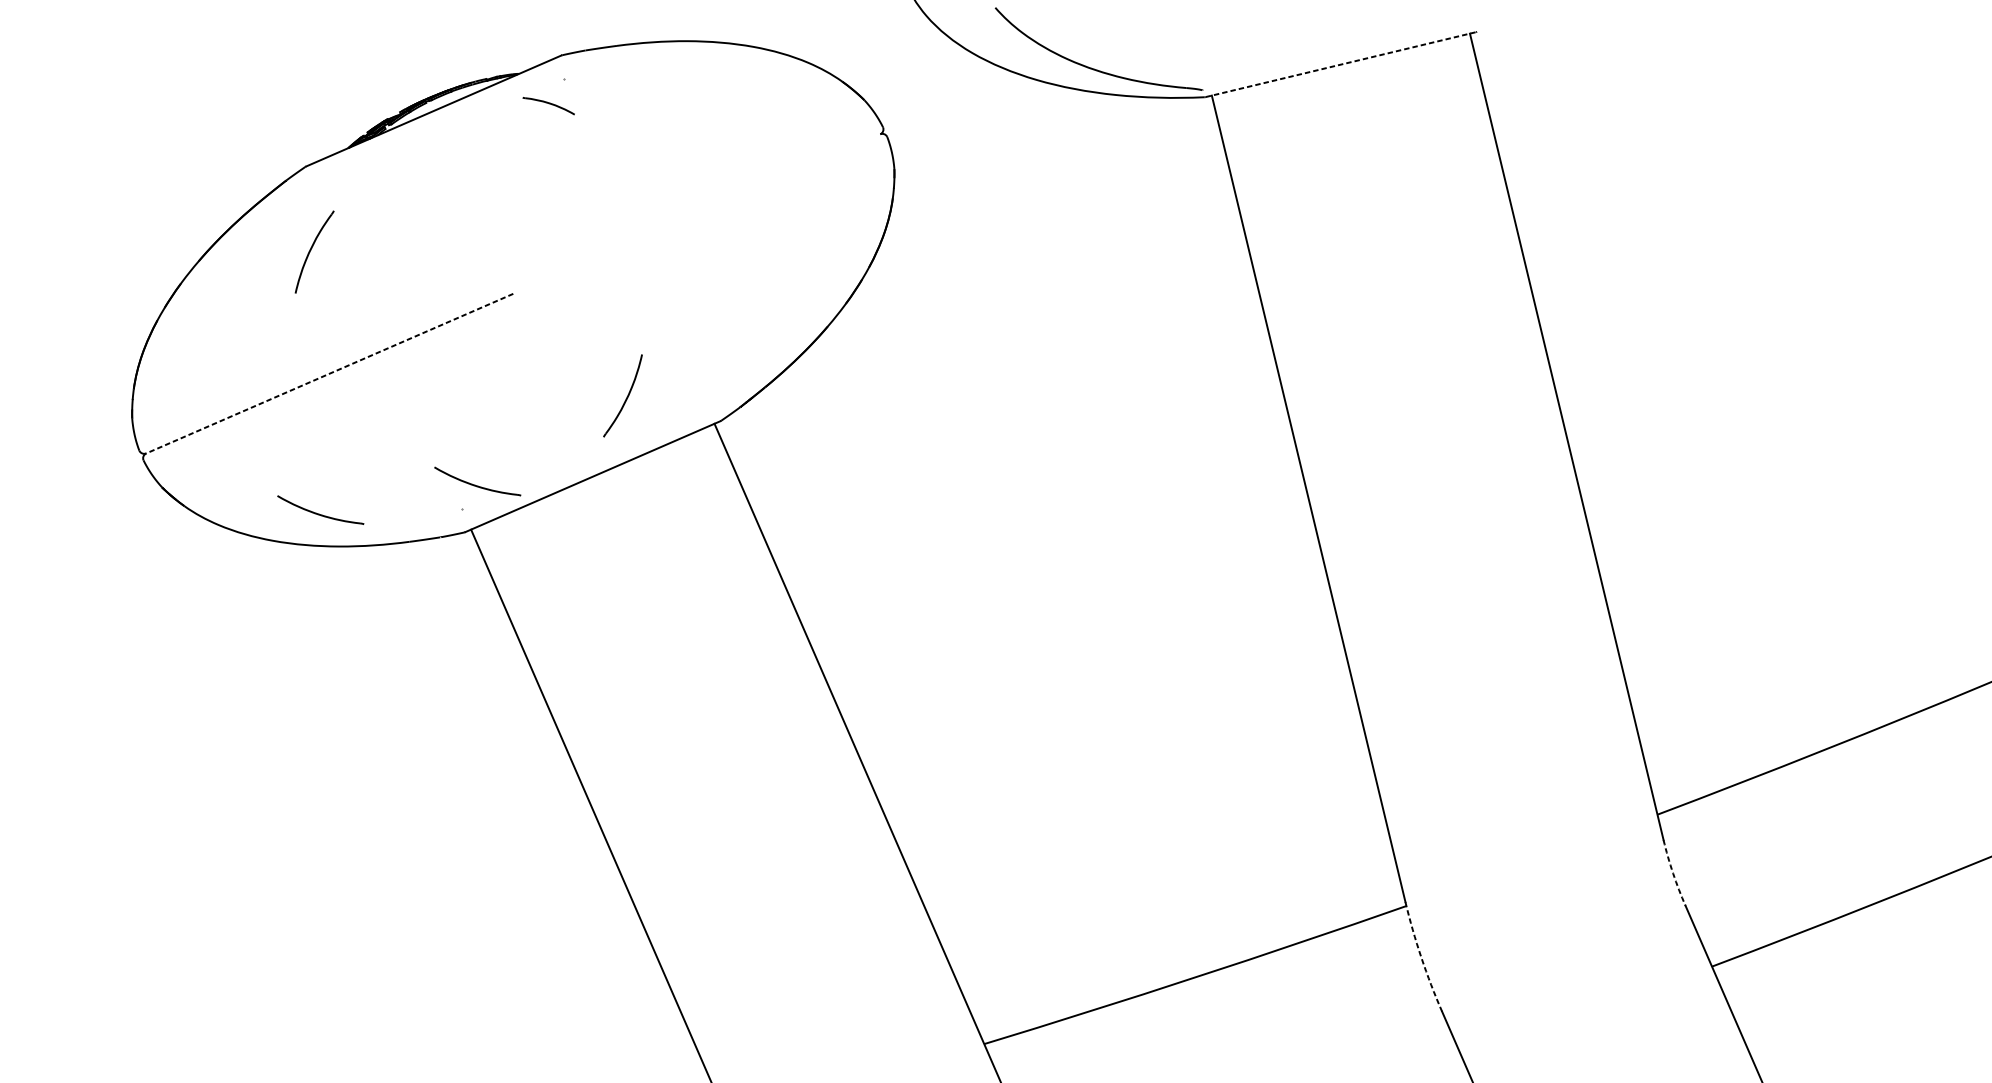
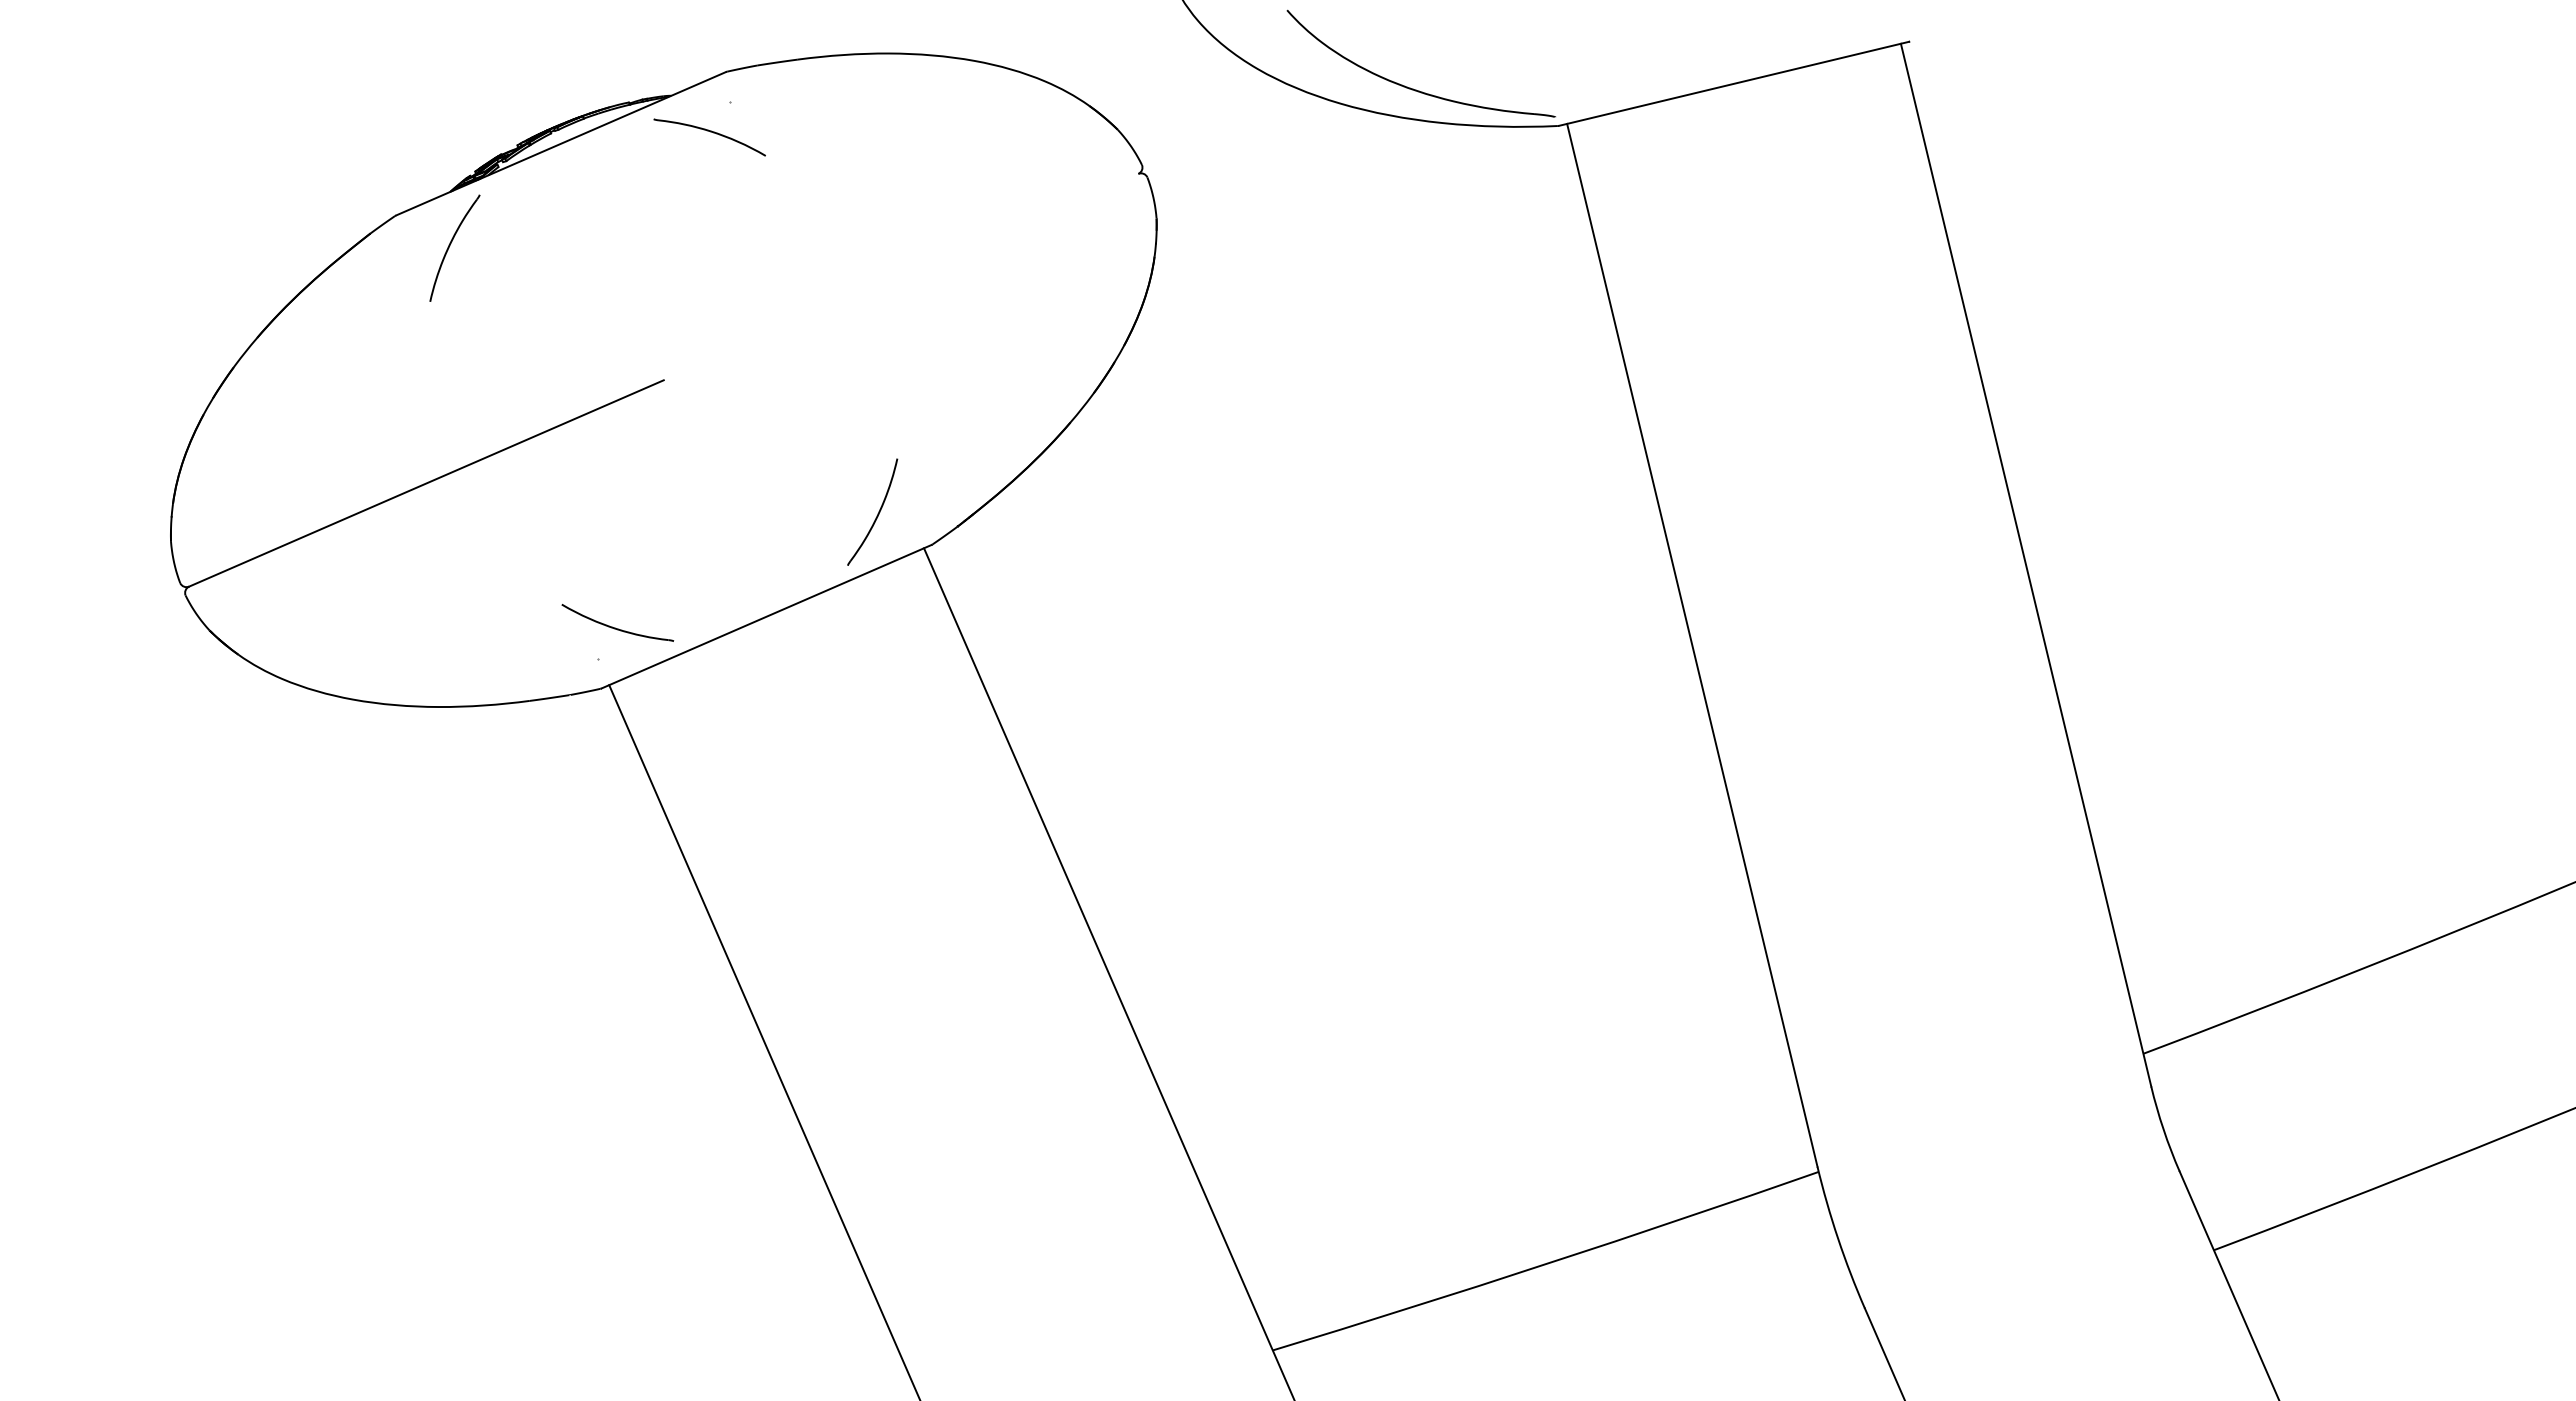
line: (1341, 64) -> (1734, 83), dashed -> solid
part: (548, 106) -> (709, 137), size x1.67
part: (314, 251) -> (454, 247), moved
line: (329, 373) -> (426, 483), dashed -> solid
part: (622, 395) -> (872, 511), moved
part: (320, 509) -> (414, 659), removed
arc: (1673, 873) -> (2163, 1129), dashed -> solid
arc: (1421, 957) -> (1838, 1238), dashed -> solid

